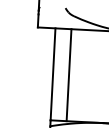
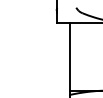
line: (69, 74) -> (81, 56), removed

